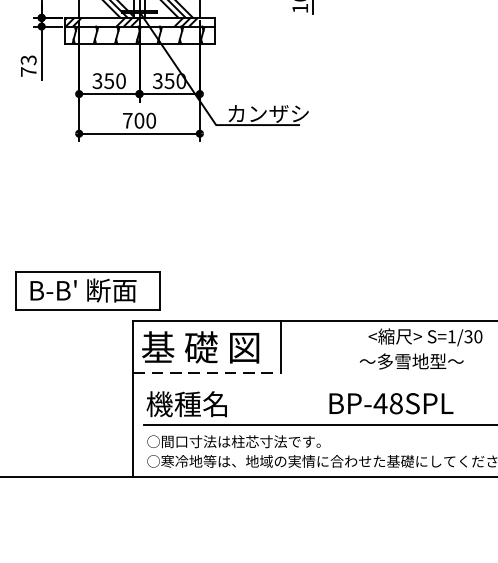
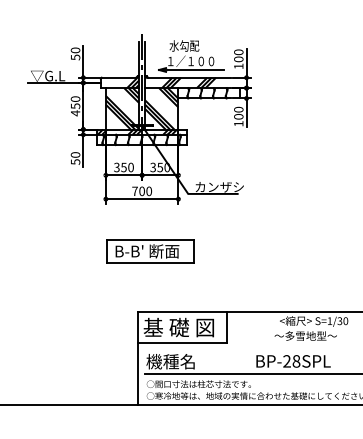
text: (28, 66) -> (75, 158), 73 -> 50
part: (88, 290) -> (150, 251), moved
line: (208, 373) -> (183, 343), dashed -> solid
text: (379, 403) -> (286, 361), BP-48SPL -> BP-28SPL

